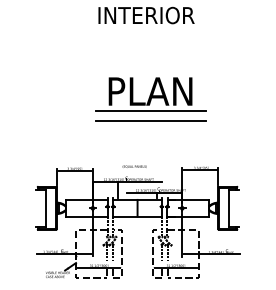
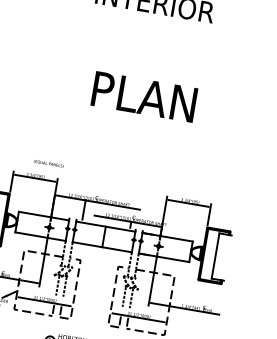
line: (150, 111) -> (140, 121), removed
line: (150, 120) -> (138, 132), removed
text: (134, 166) -> (48, 163), moved

